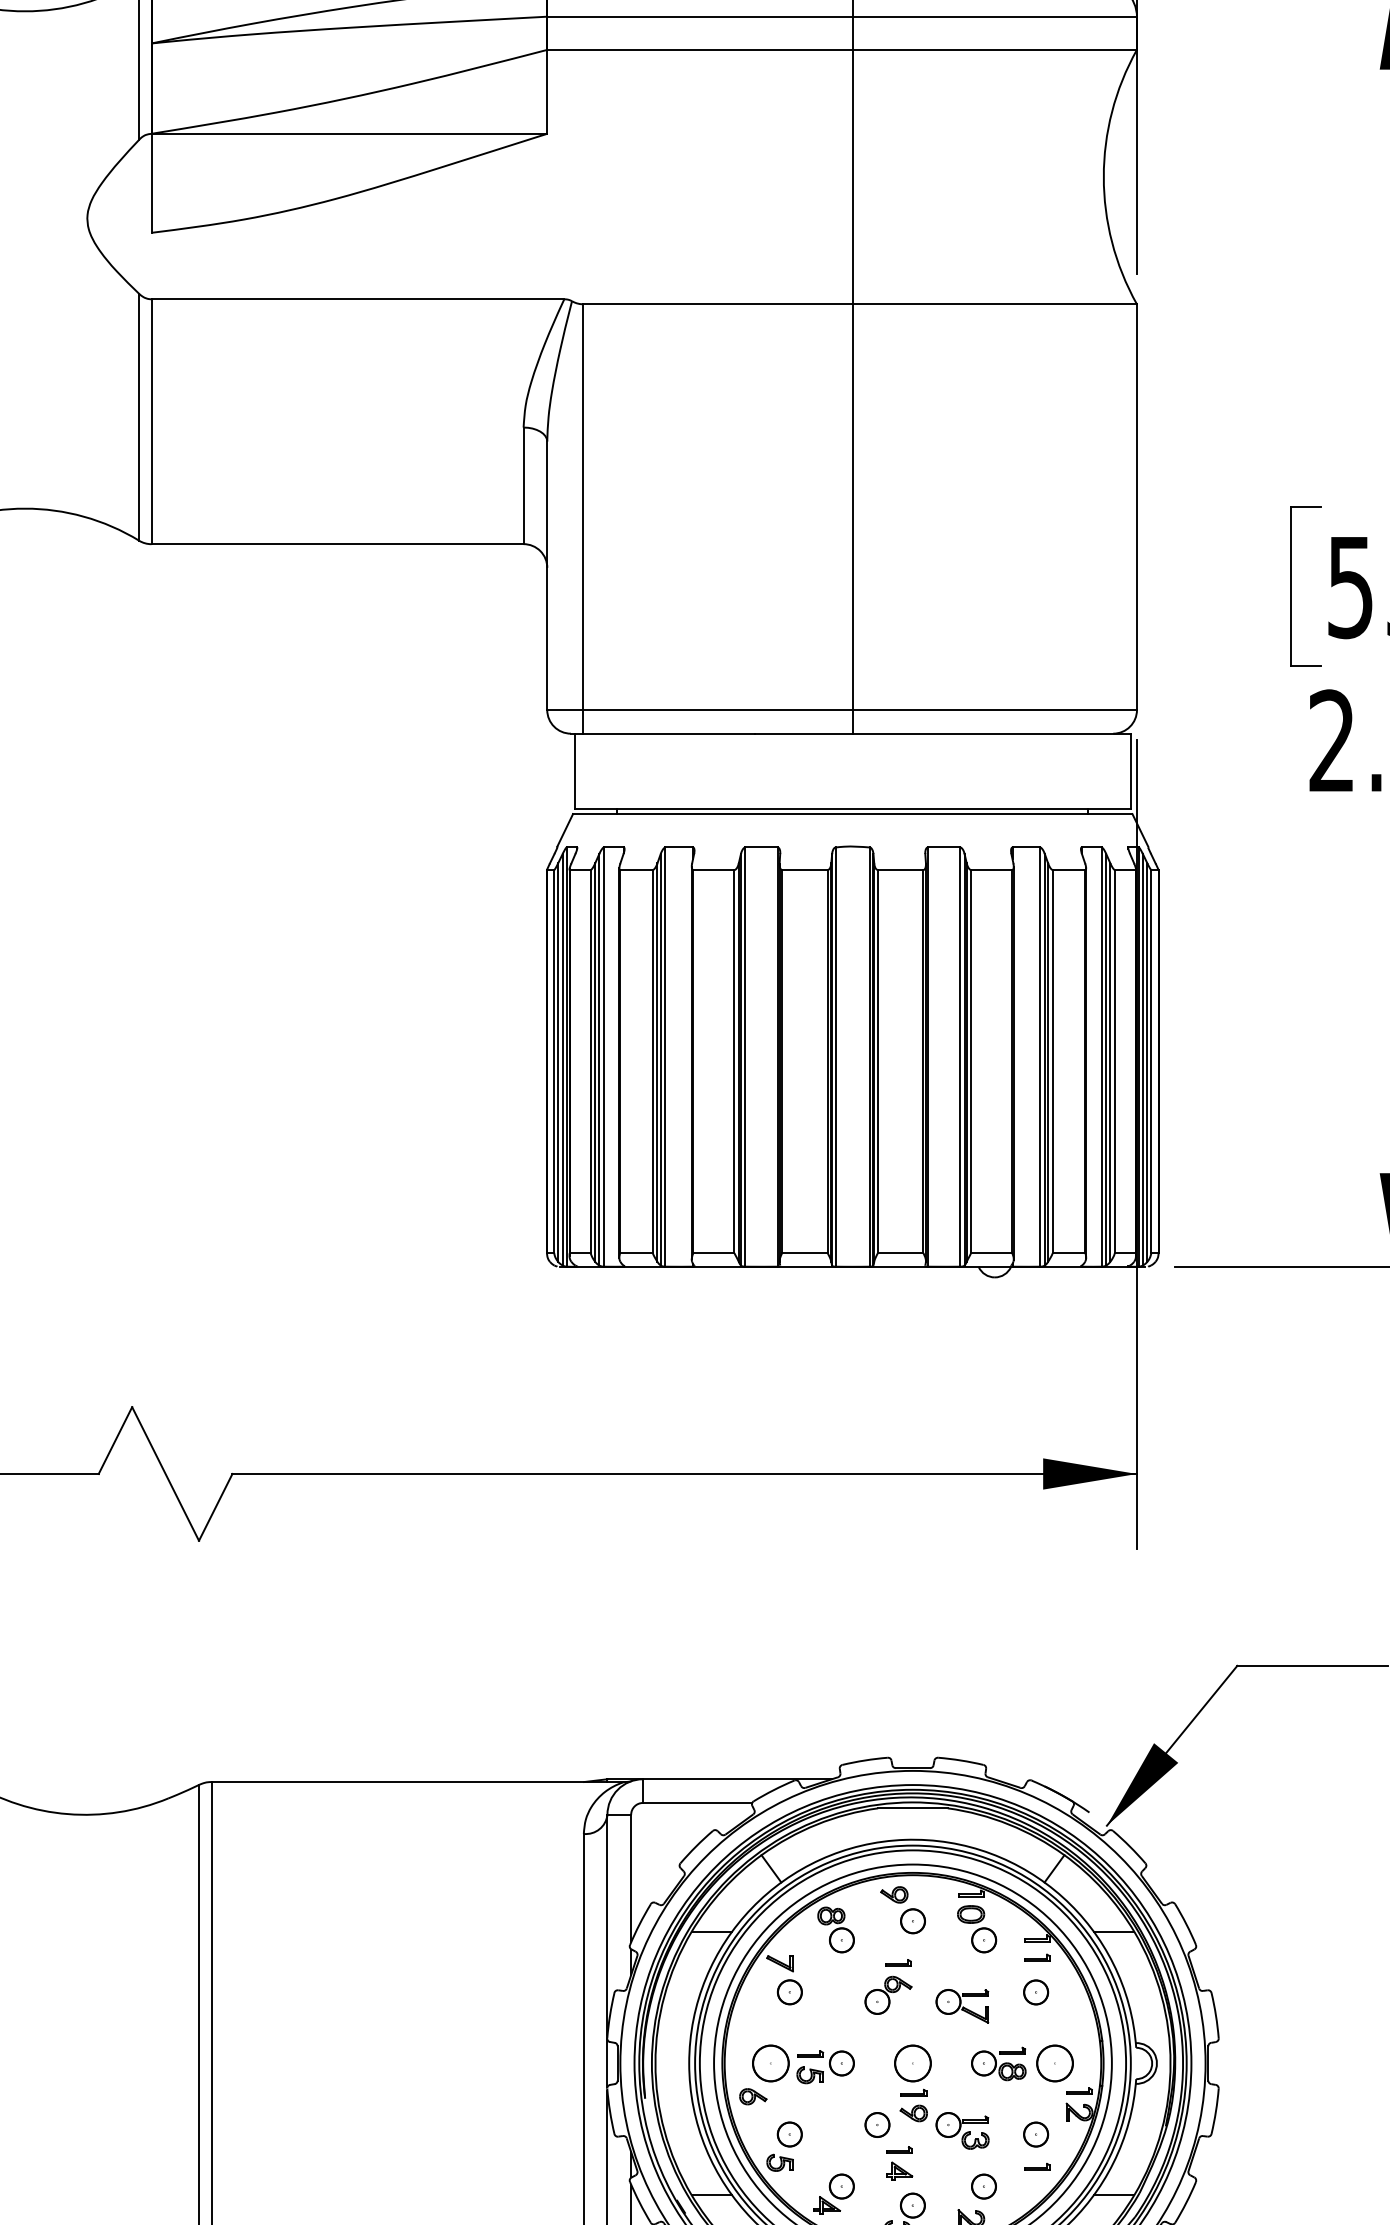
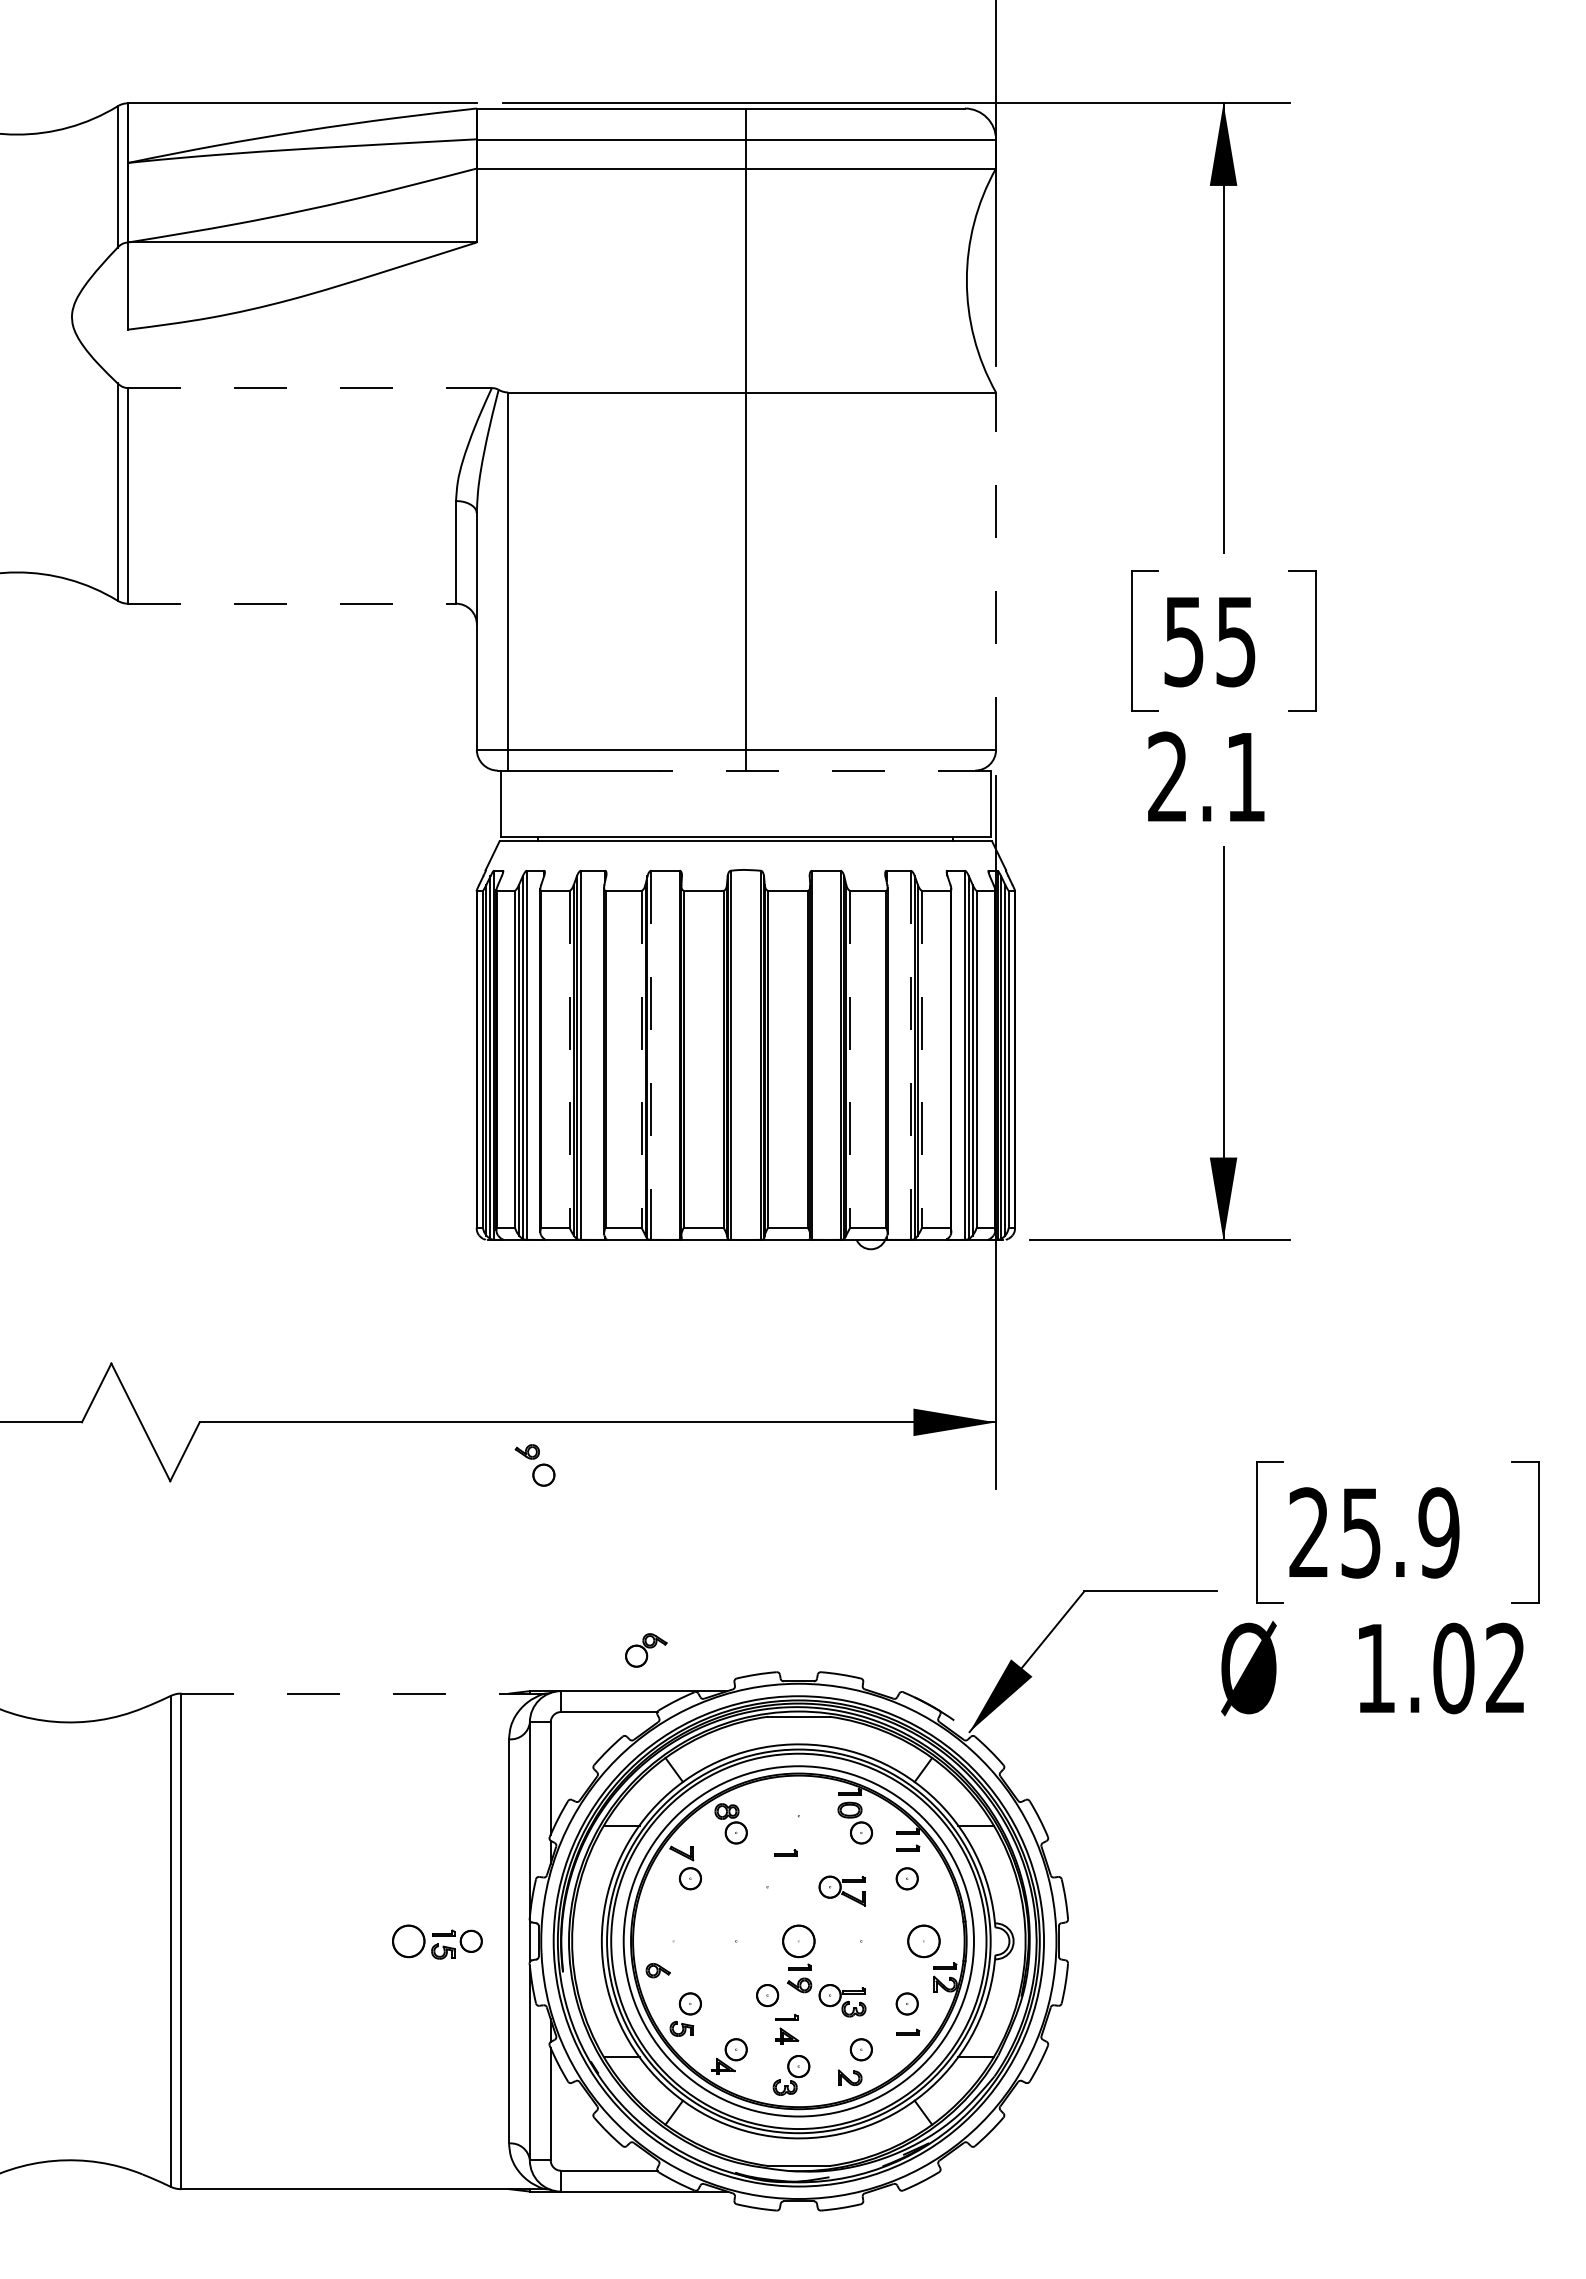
line: (358, 299) -> (310, 388), solid -> dashed
line: (1137, 507) -> (996, 571), solid -> dashed
line: (337, 543) -> (292, 603), solid -> dashed
line: (943, 733) -> (825, 770), solid -> dashed
line: (745, 1057) -> (651, 1055), solid -> dashed
line: (1039, 1057) -> (910, 1055), solid -> dashed
line: (652, 1061) -> (569, 1059), solid -> dashed
line: (734, 1061) -> (641, 1059), solid -> dashed
line: (971, 1061) -> (850, 1059), solid -> dashed
line: (1053, 1061) -> (922, 1059), solid -> dashed
line: (418, 1781) -> (363, 1693), solid -> dashed
part: (902, 1910) -> (534, 1465), moved
part: (888, 1995) -> (646, 1650), moved
part: (803, 2063) -> (437, 1941), moved
part: (997, 2063) -> (873, 1941), removed

